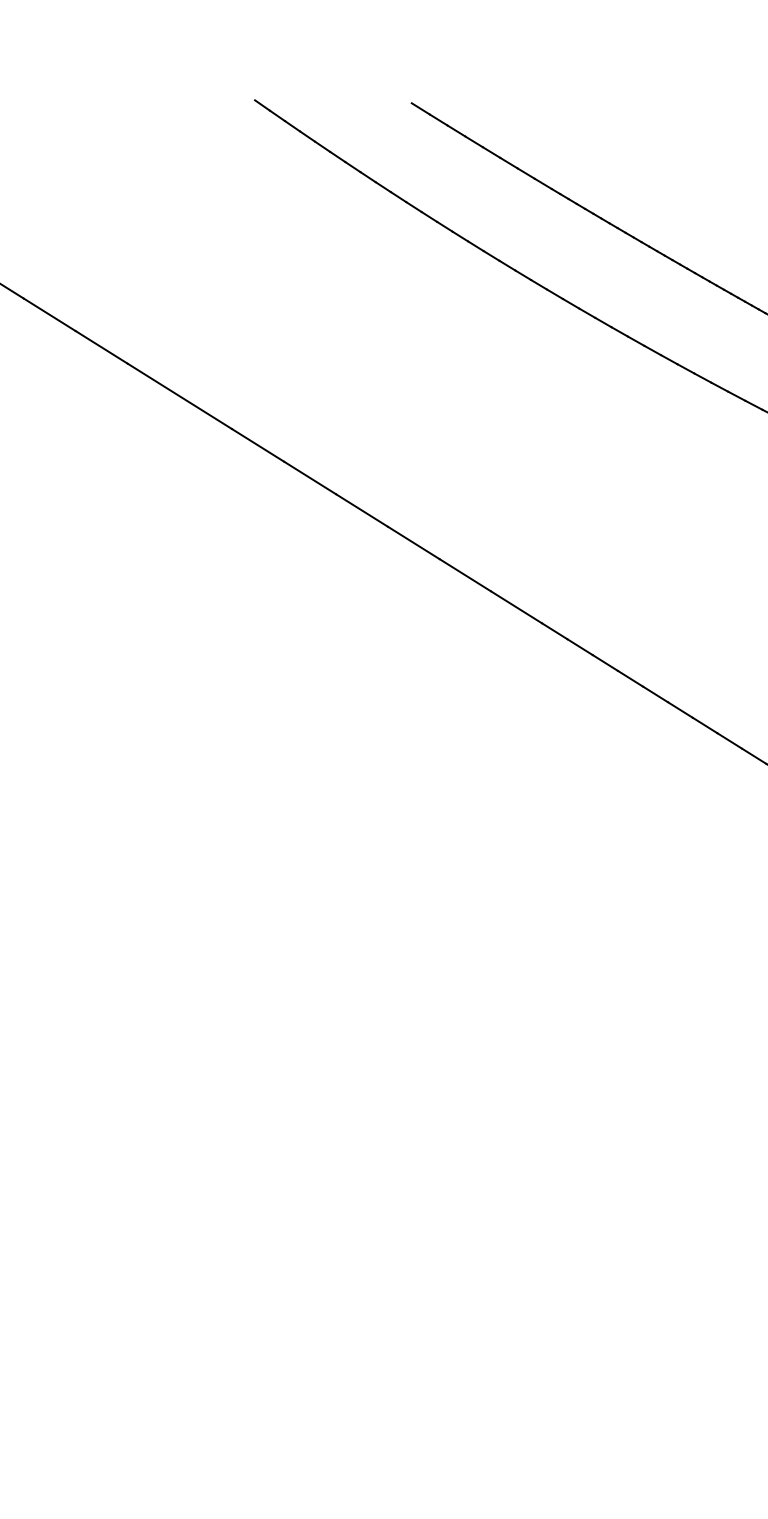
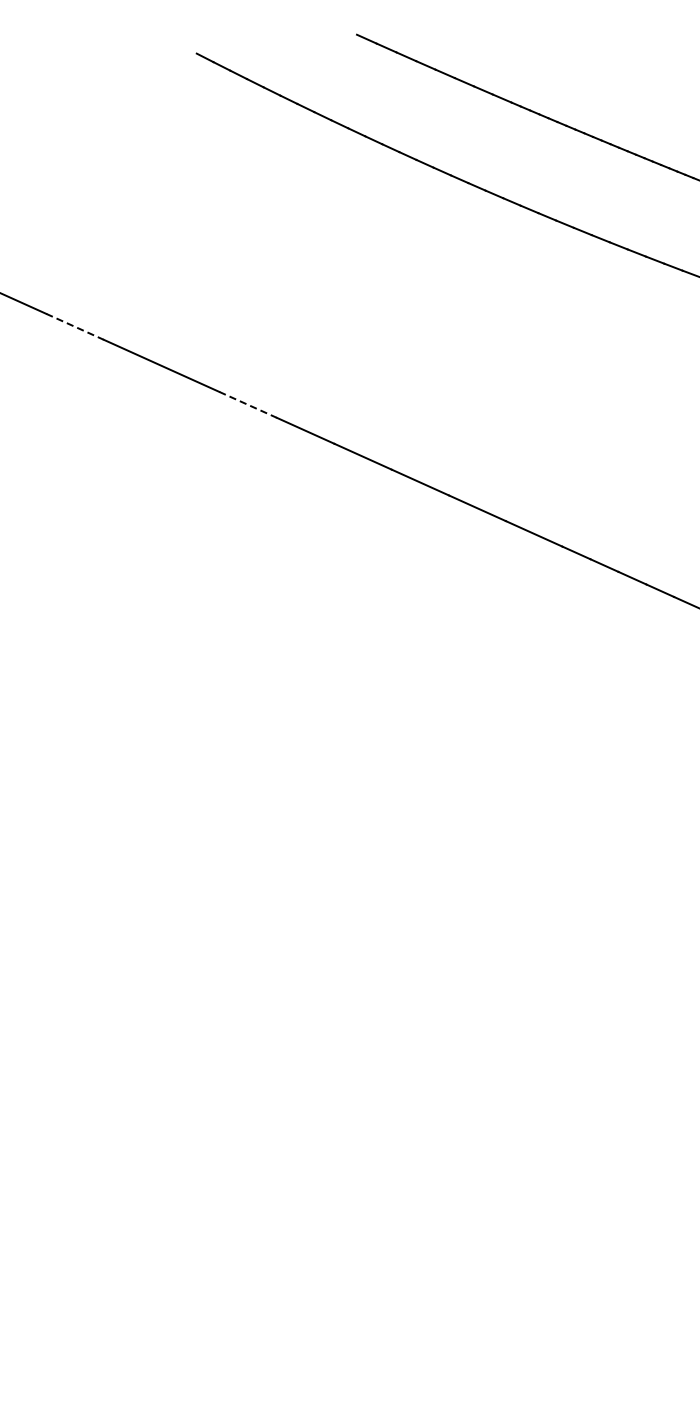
line: (101, 347) -> (74, 326), solid -> dashed
line: (258, 445) -> (248, 404), solid -> dashed

